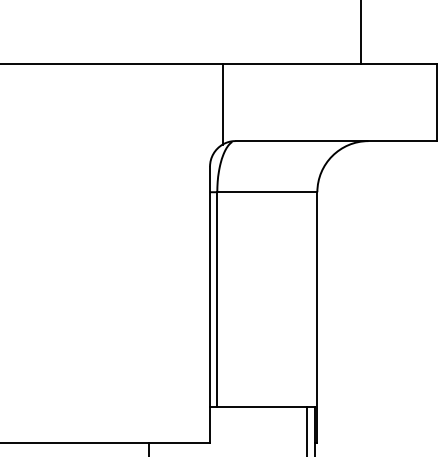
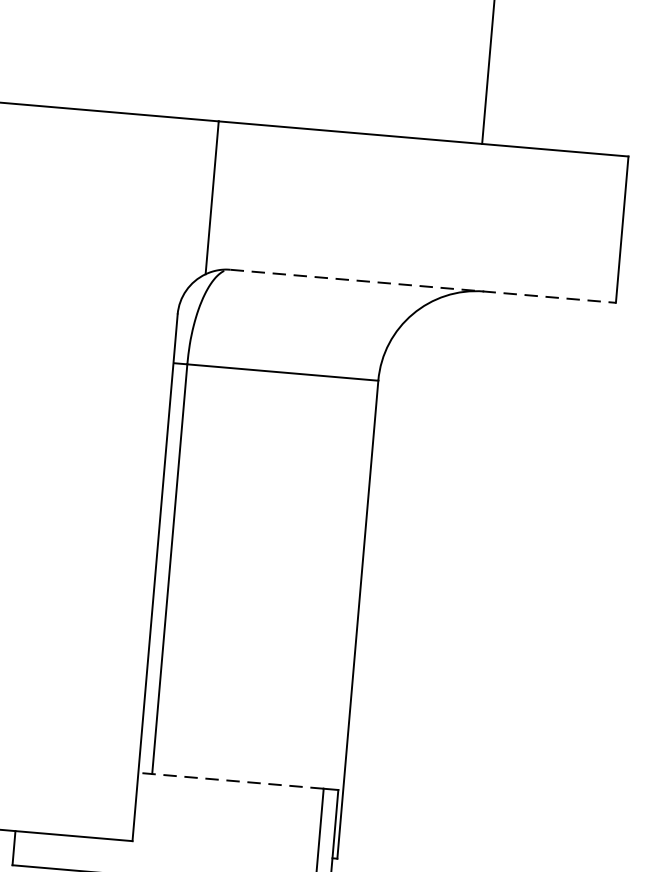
line: (336, 141) -> (423, 287), solid -> dashed
line: (258, 406) -> (230, 780), solid -> dashed

